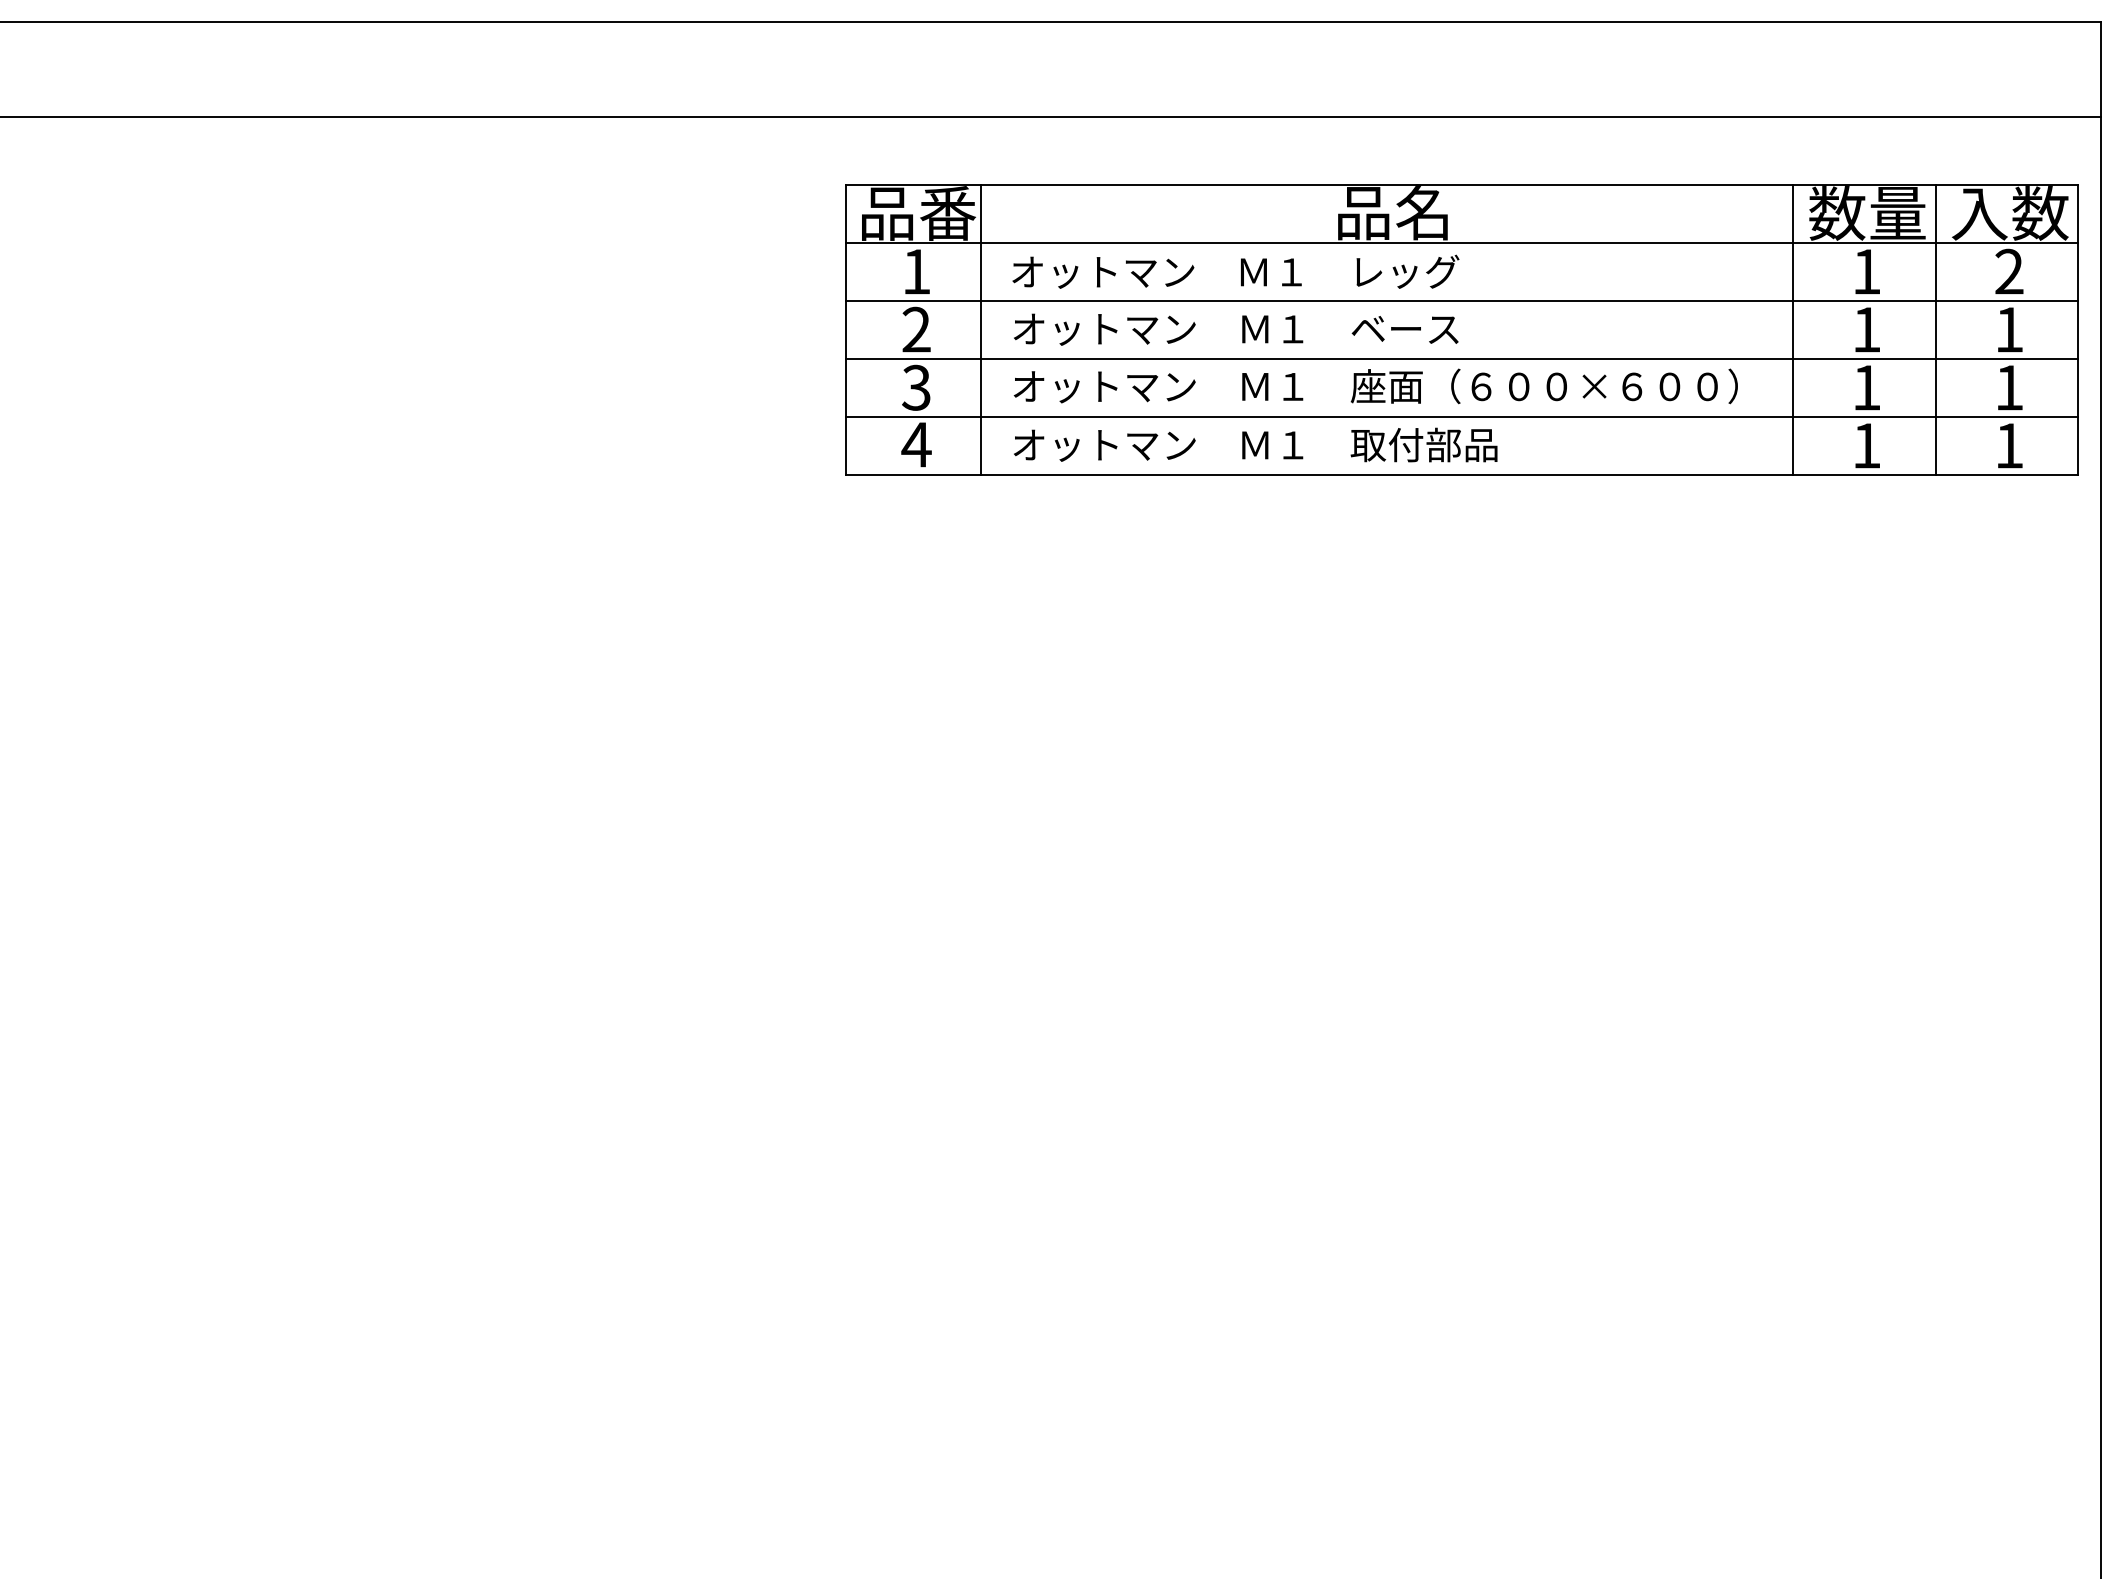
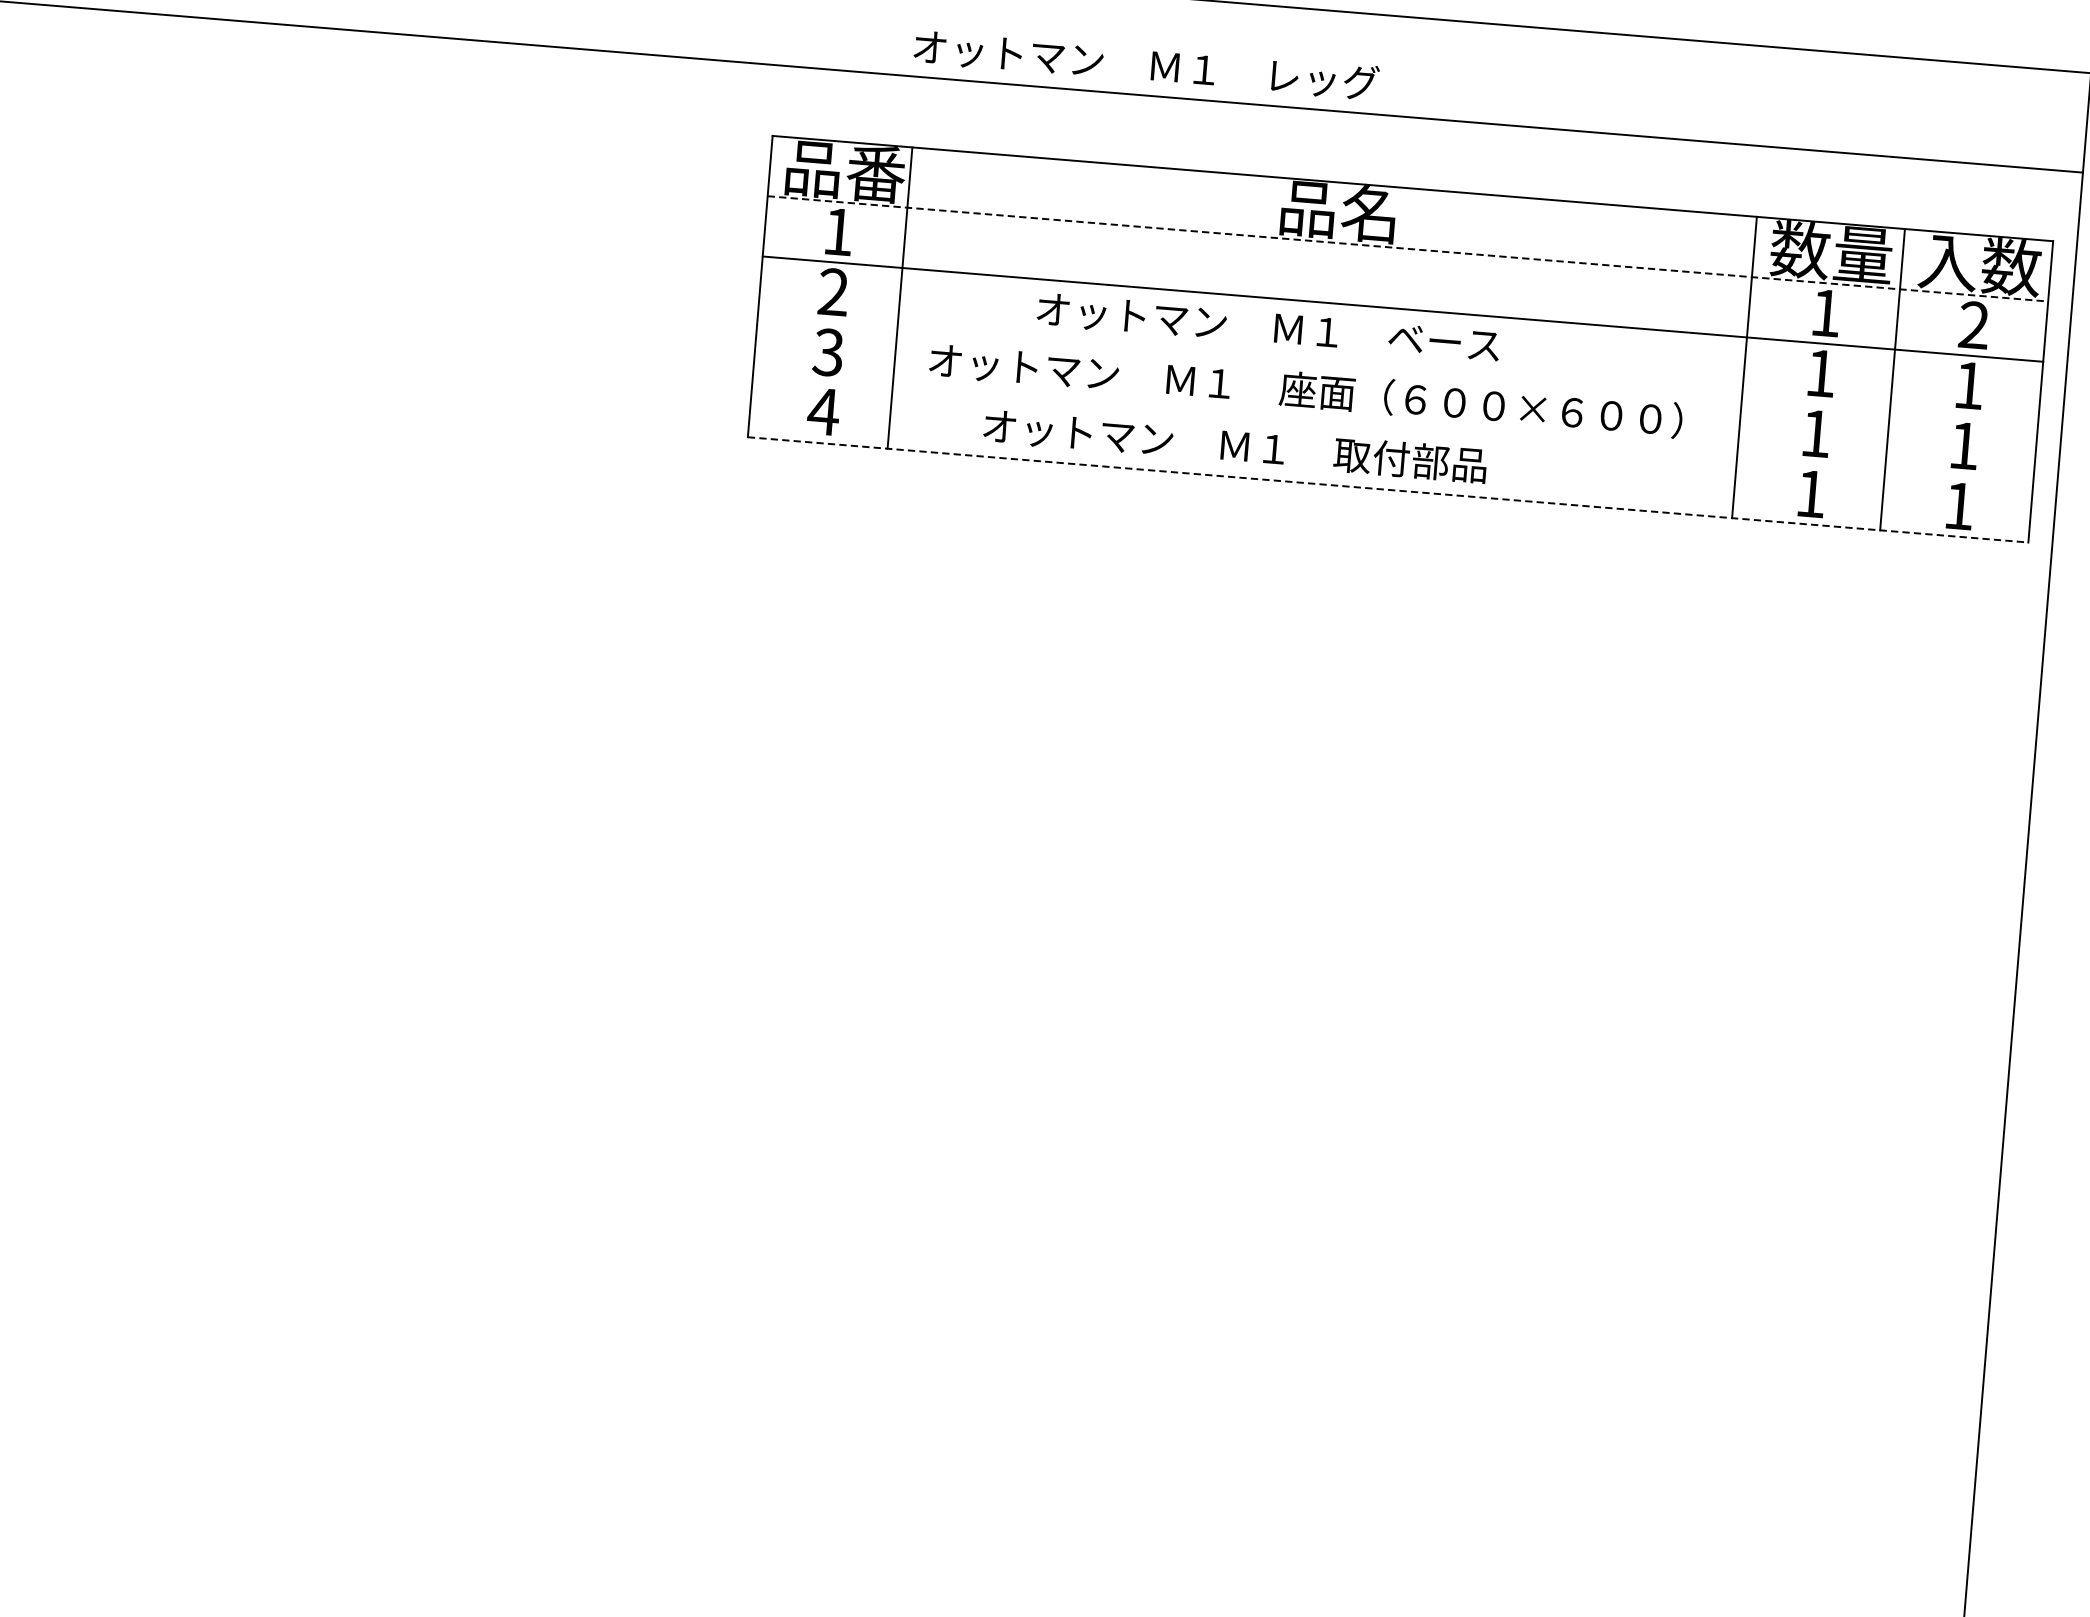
line: (1462, 243) -> (1408, 249), solid -> dashed
text: (1235, 271) -> (1146, 64), moved
text: (1236, 329) -> (1268, 327), moved
line: (1462, 359) -> (1398, 369), removed
line: (1462, 417) -> (1393, 429), removed
text: (1255, 444) -> (1235, 445), moved
line: (1462, 475) -> (1388, 490), solid -> dashed

